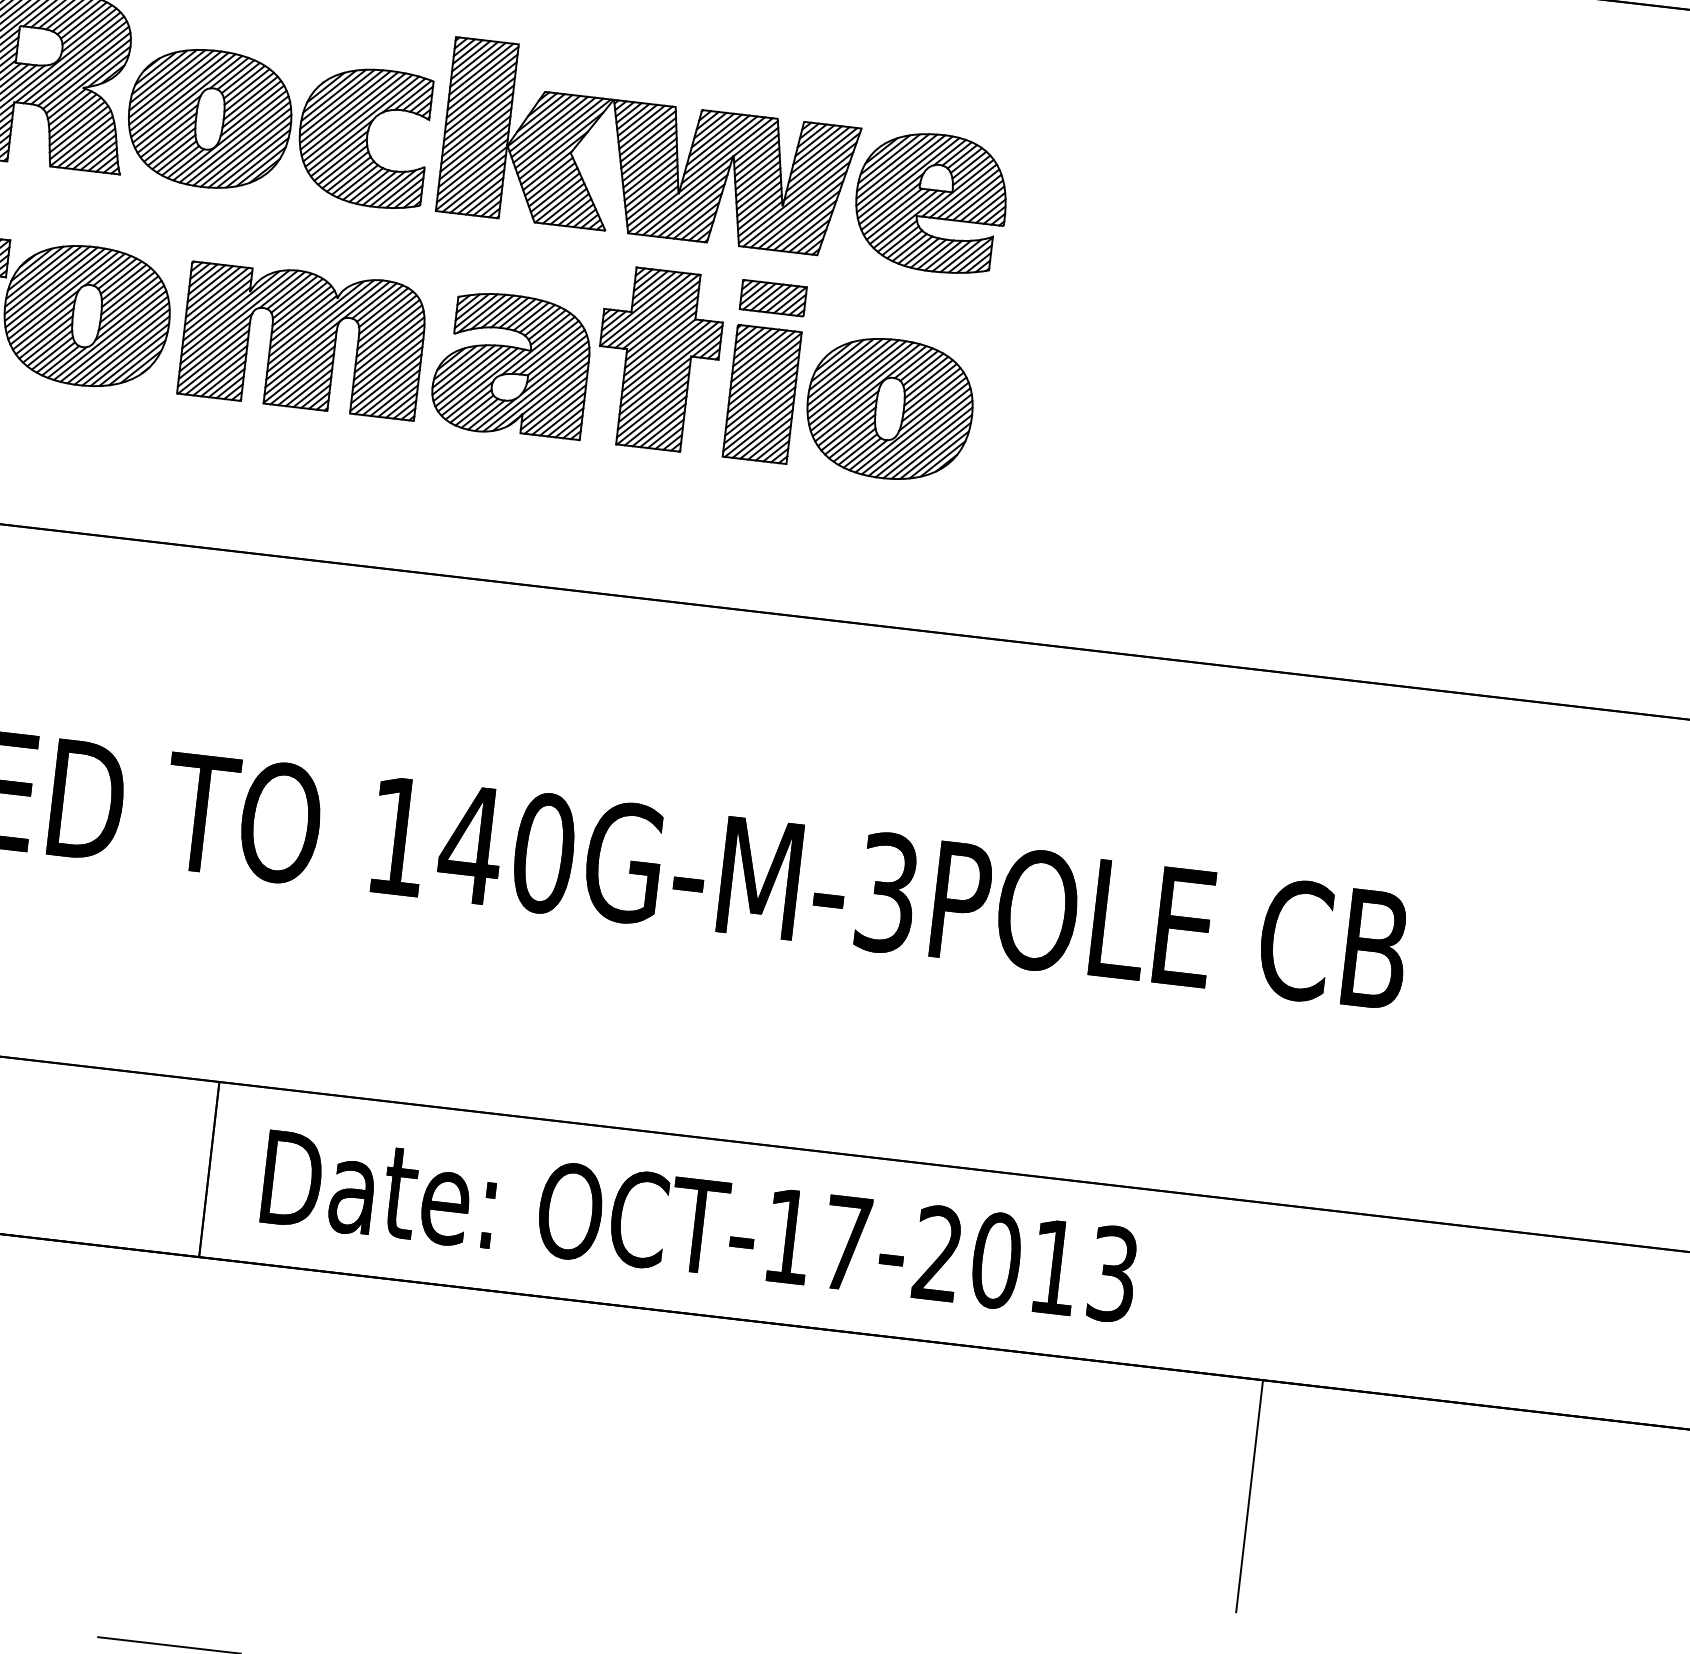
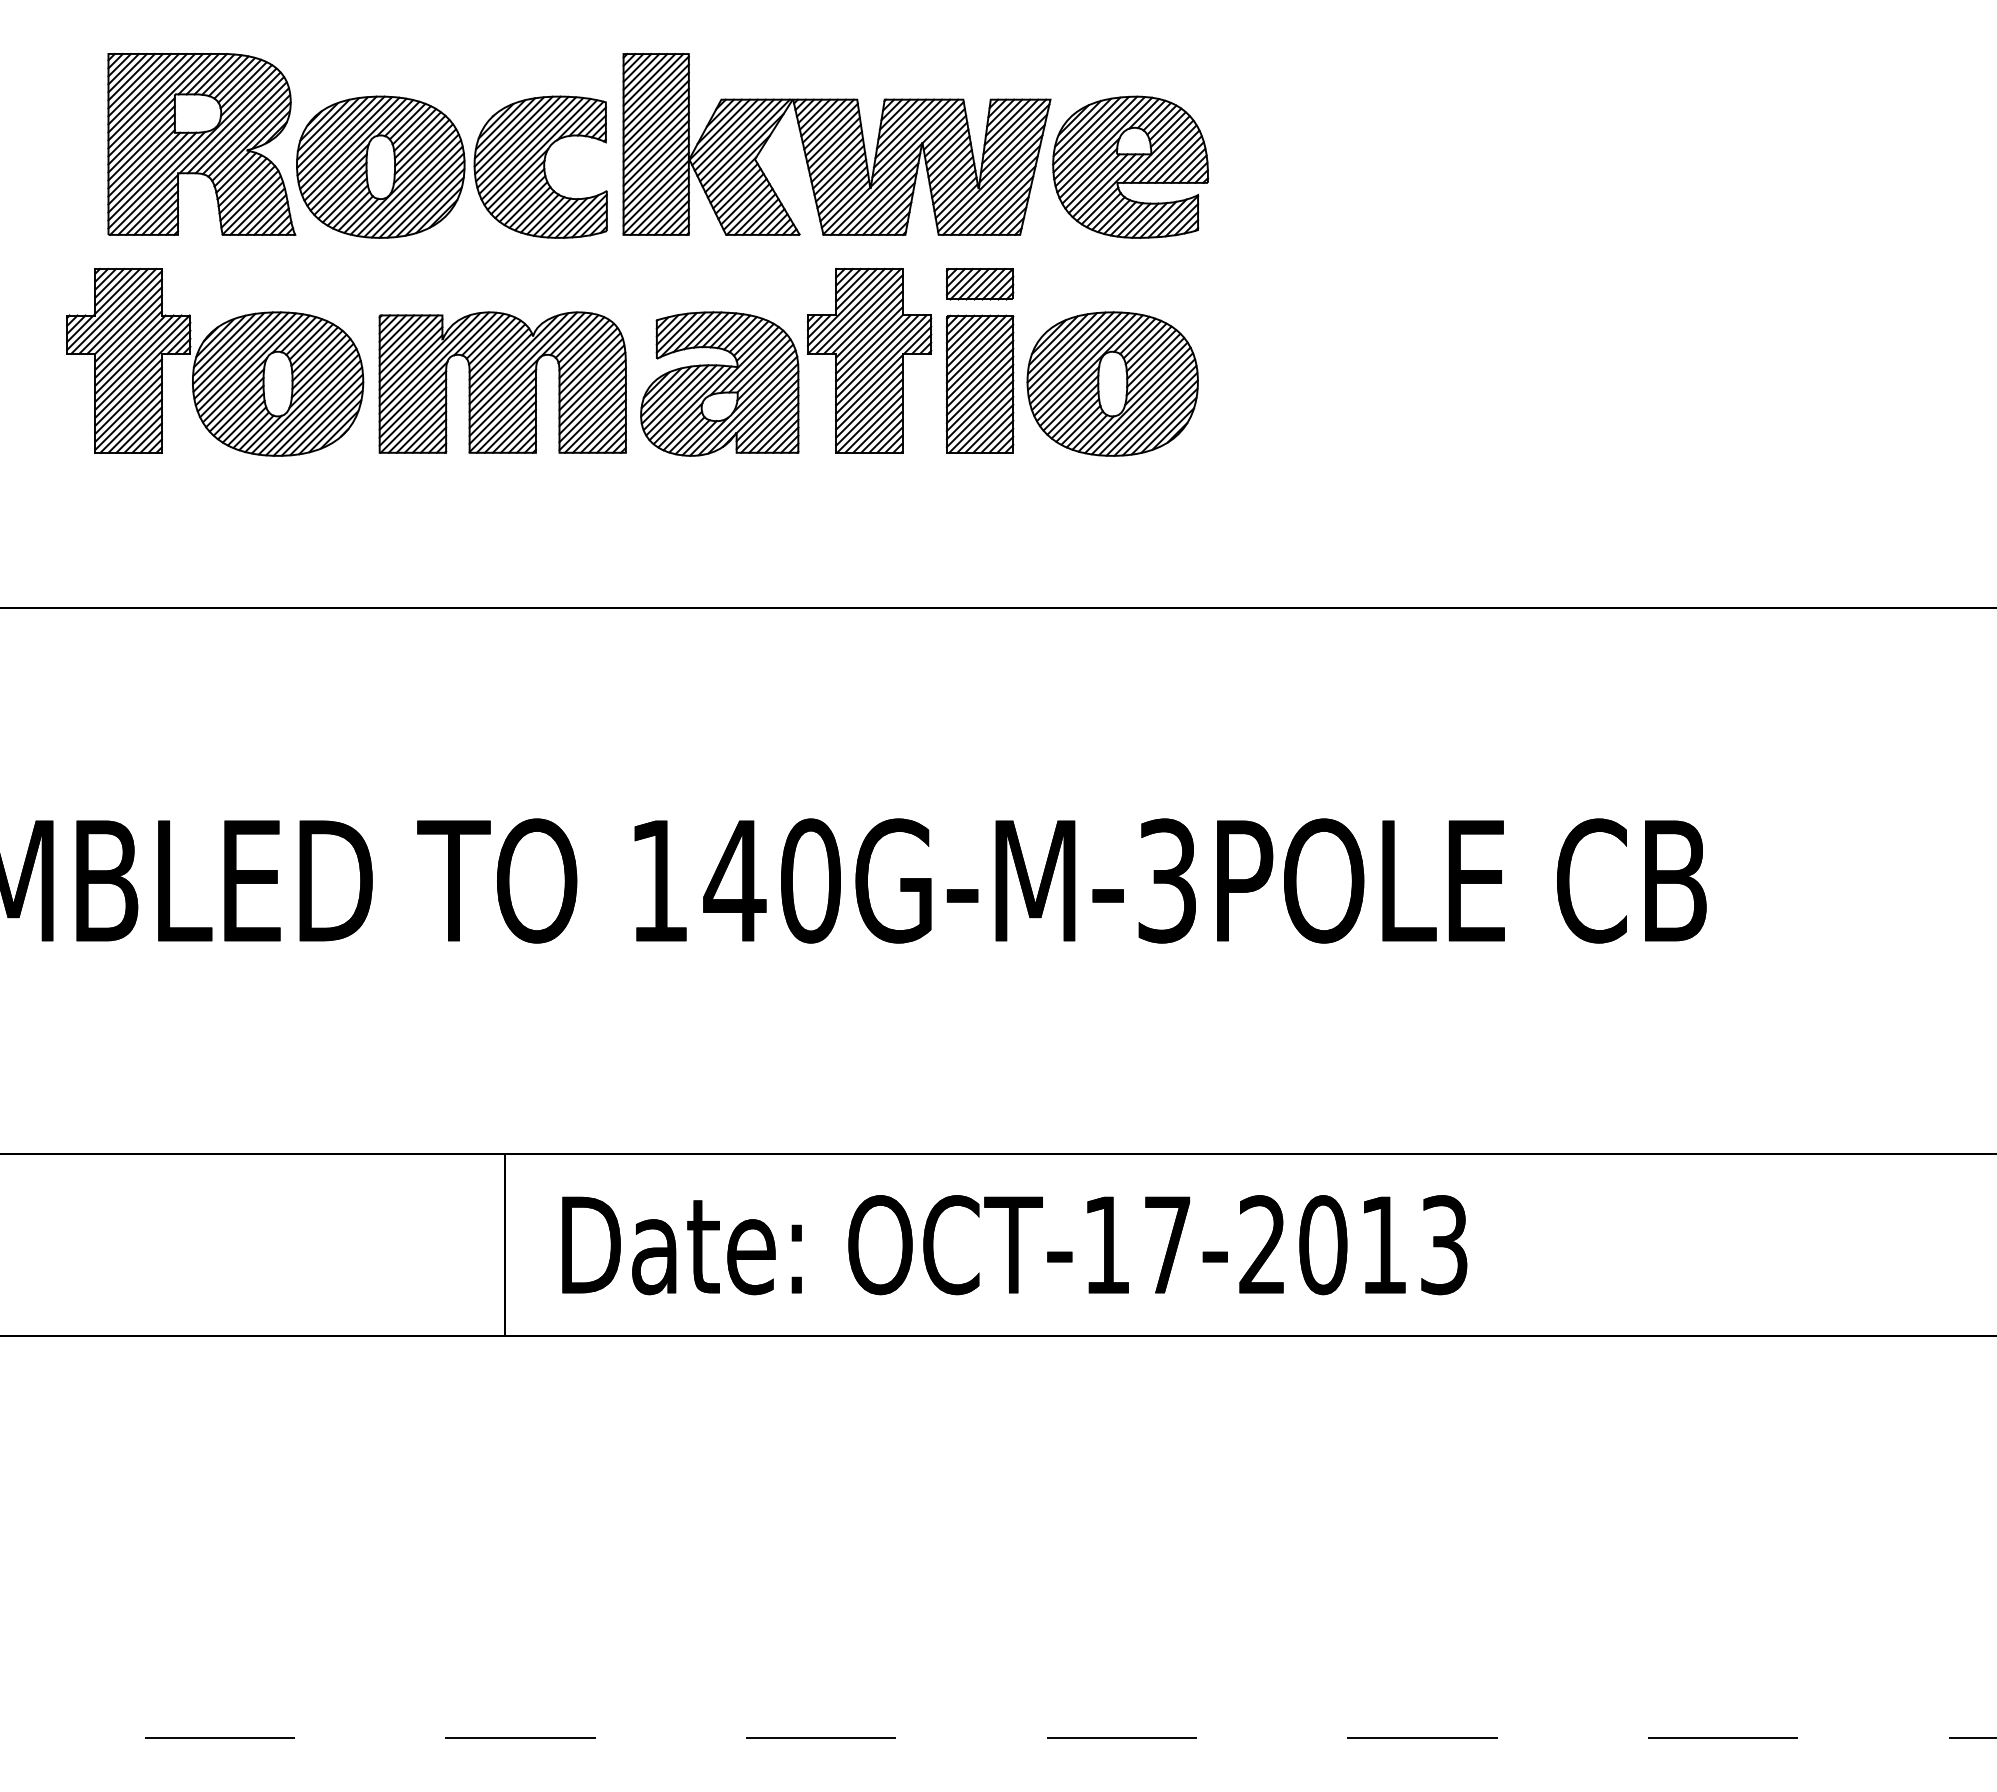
line: (1249, 1495) -> (1610, 1456), removed

